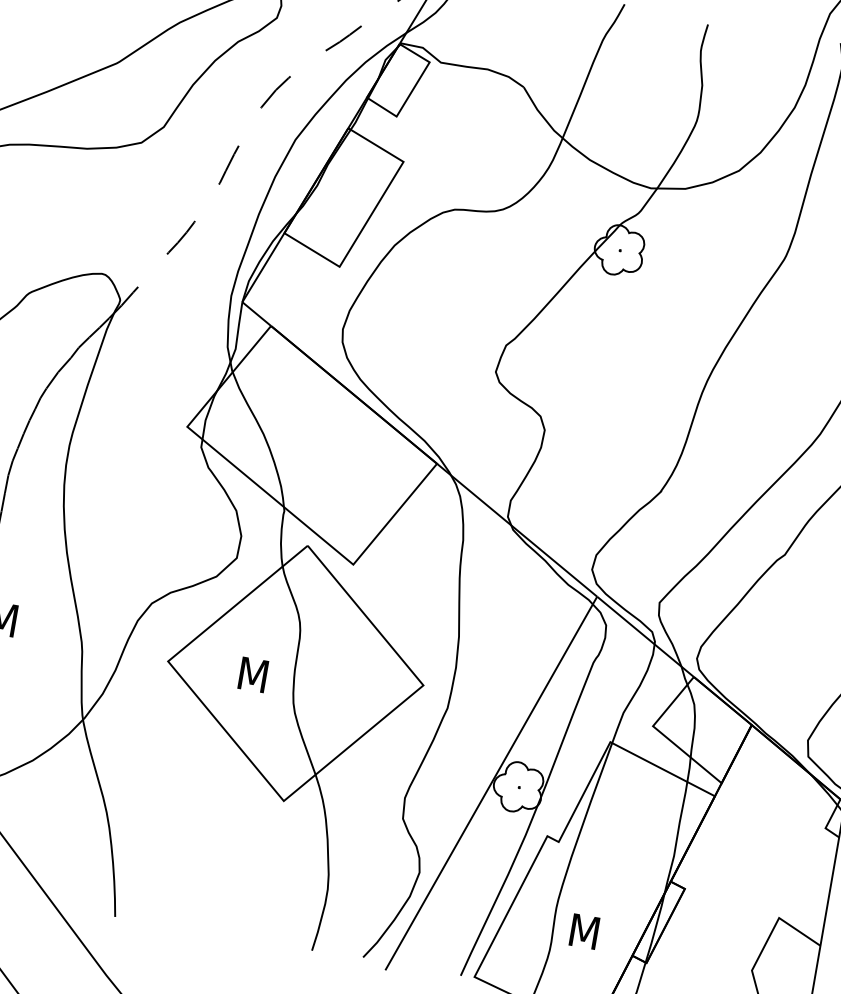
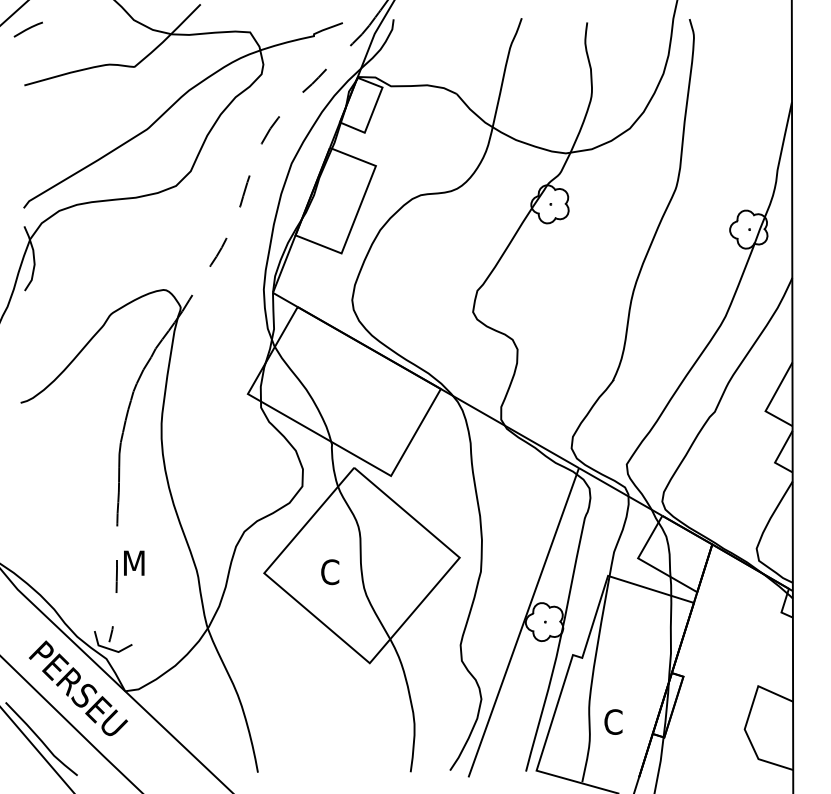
text: (253, 675) -> (330, 572), M -> C
text: (584, 930) -> (613, 721), M -> C

